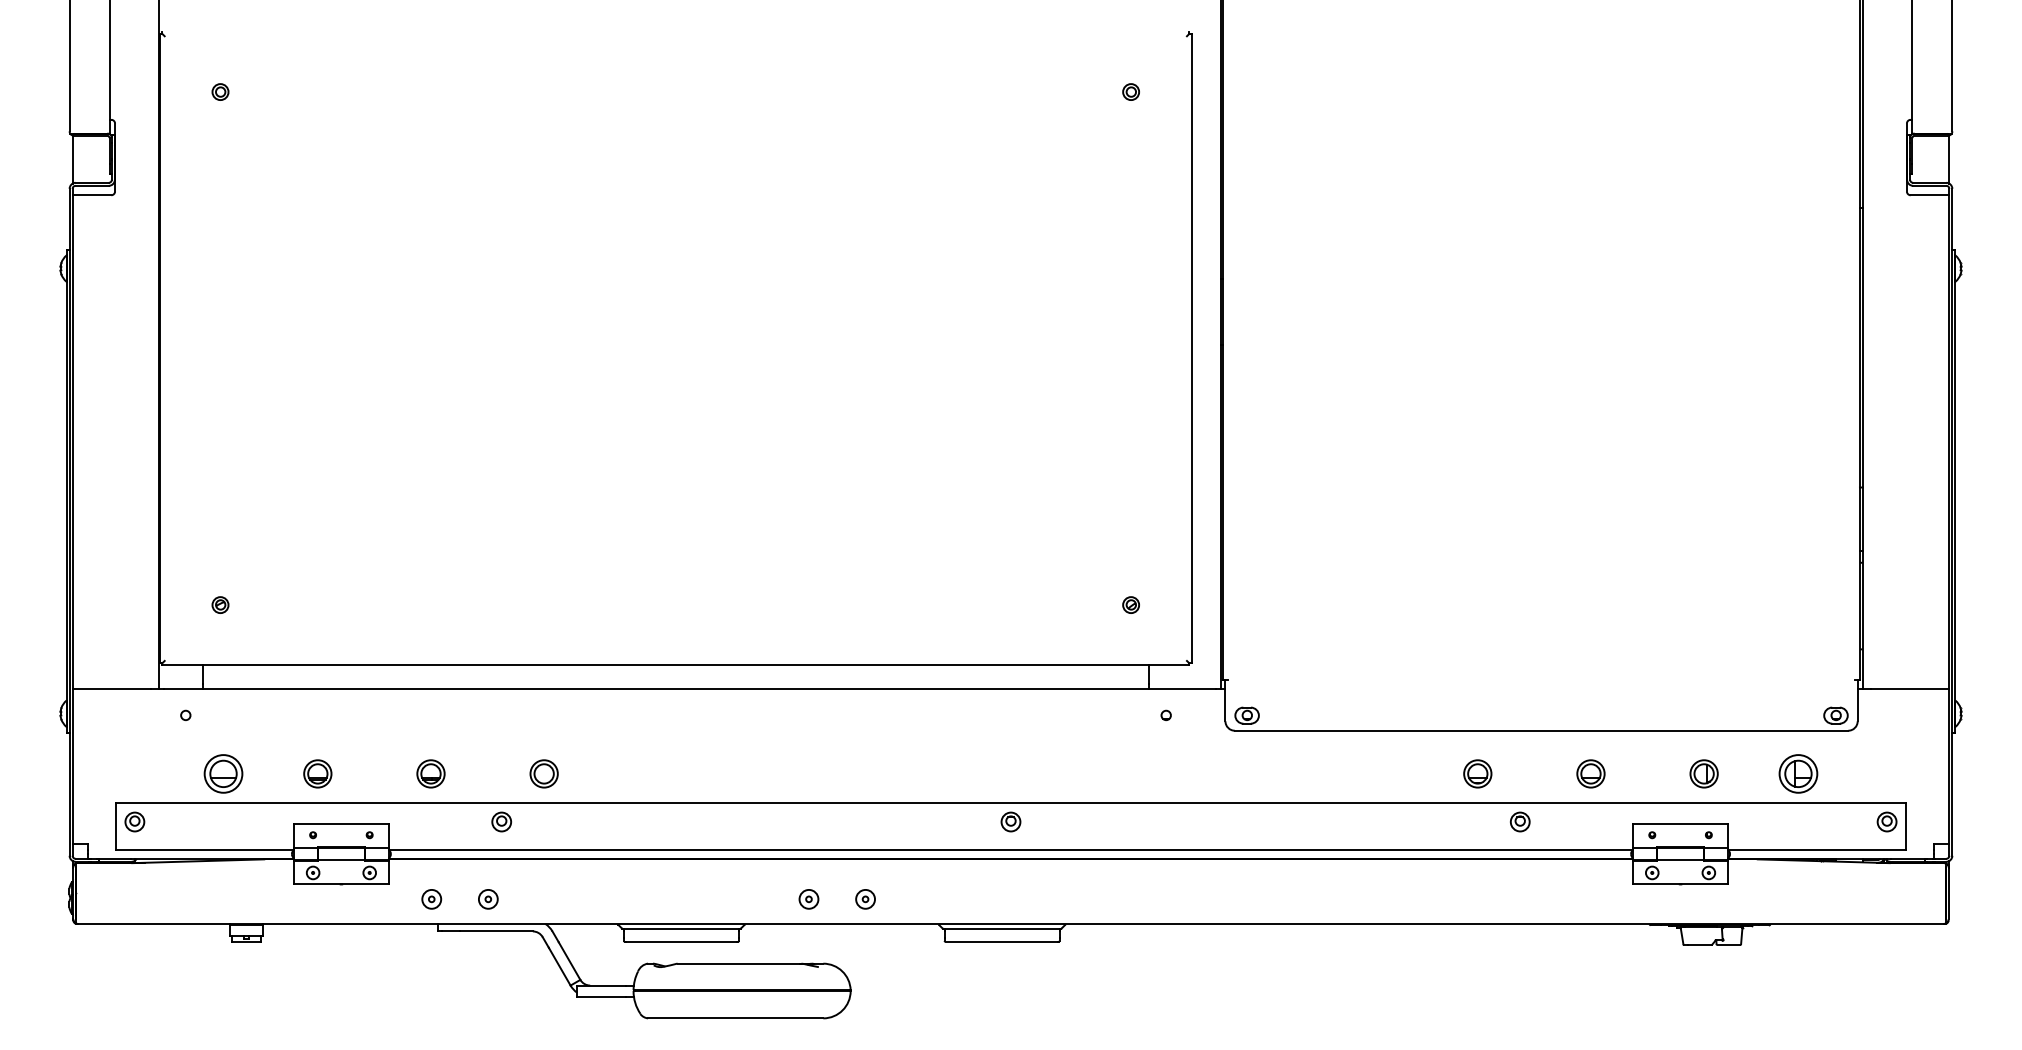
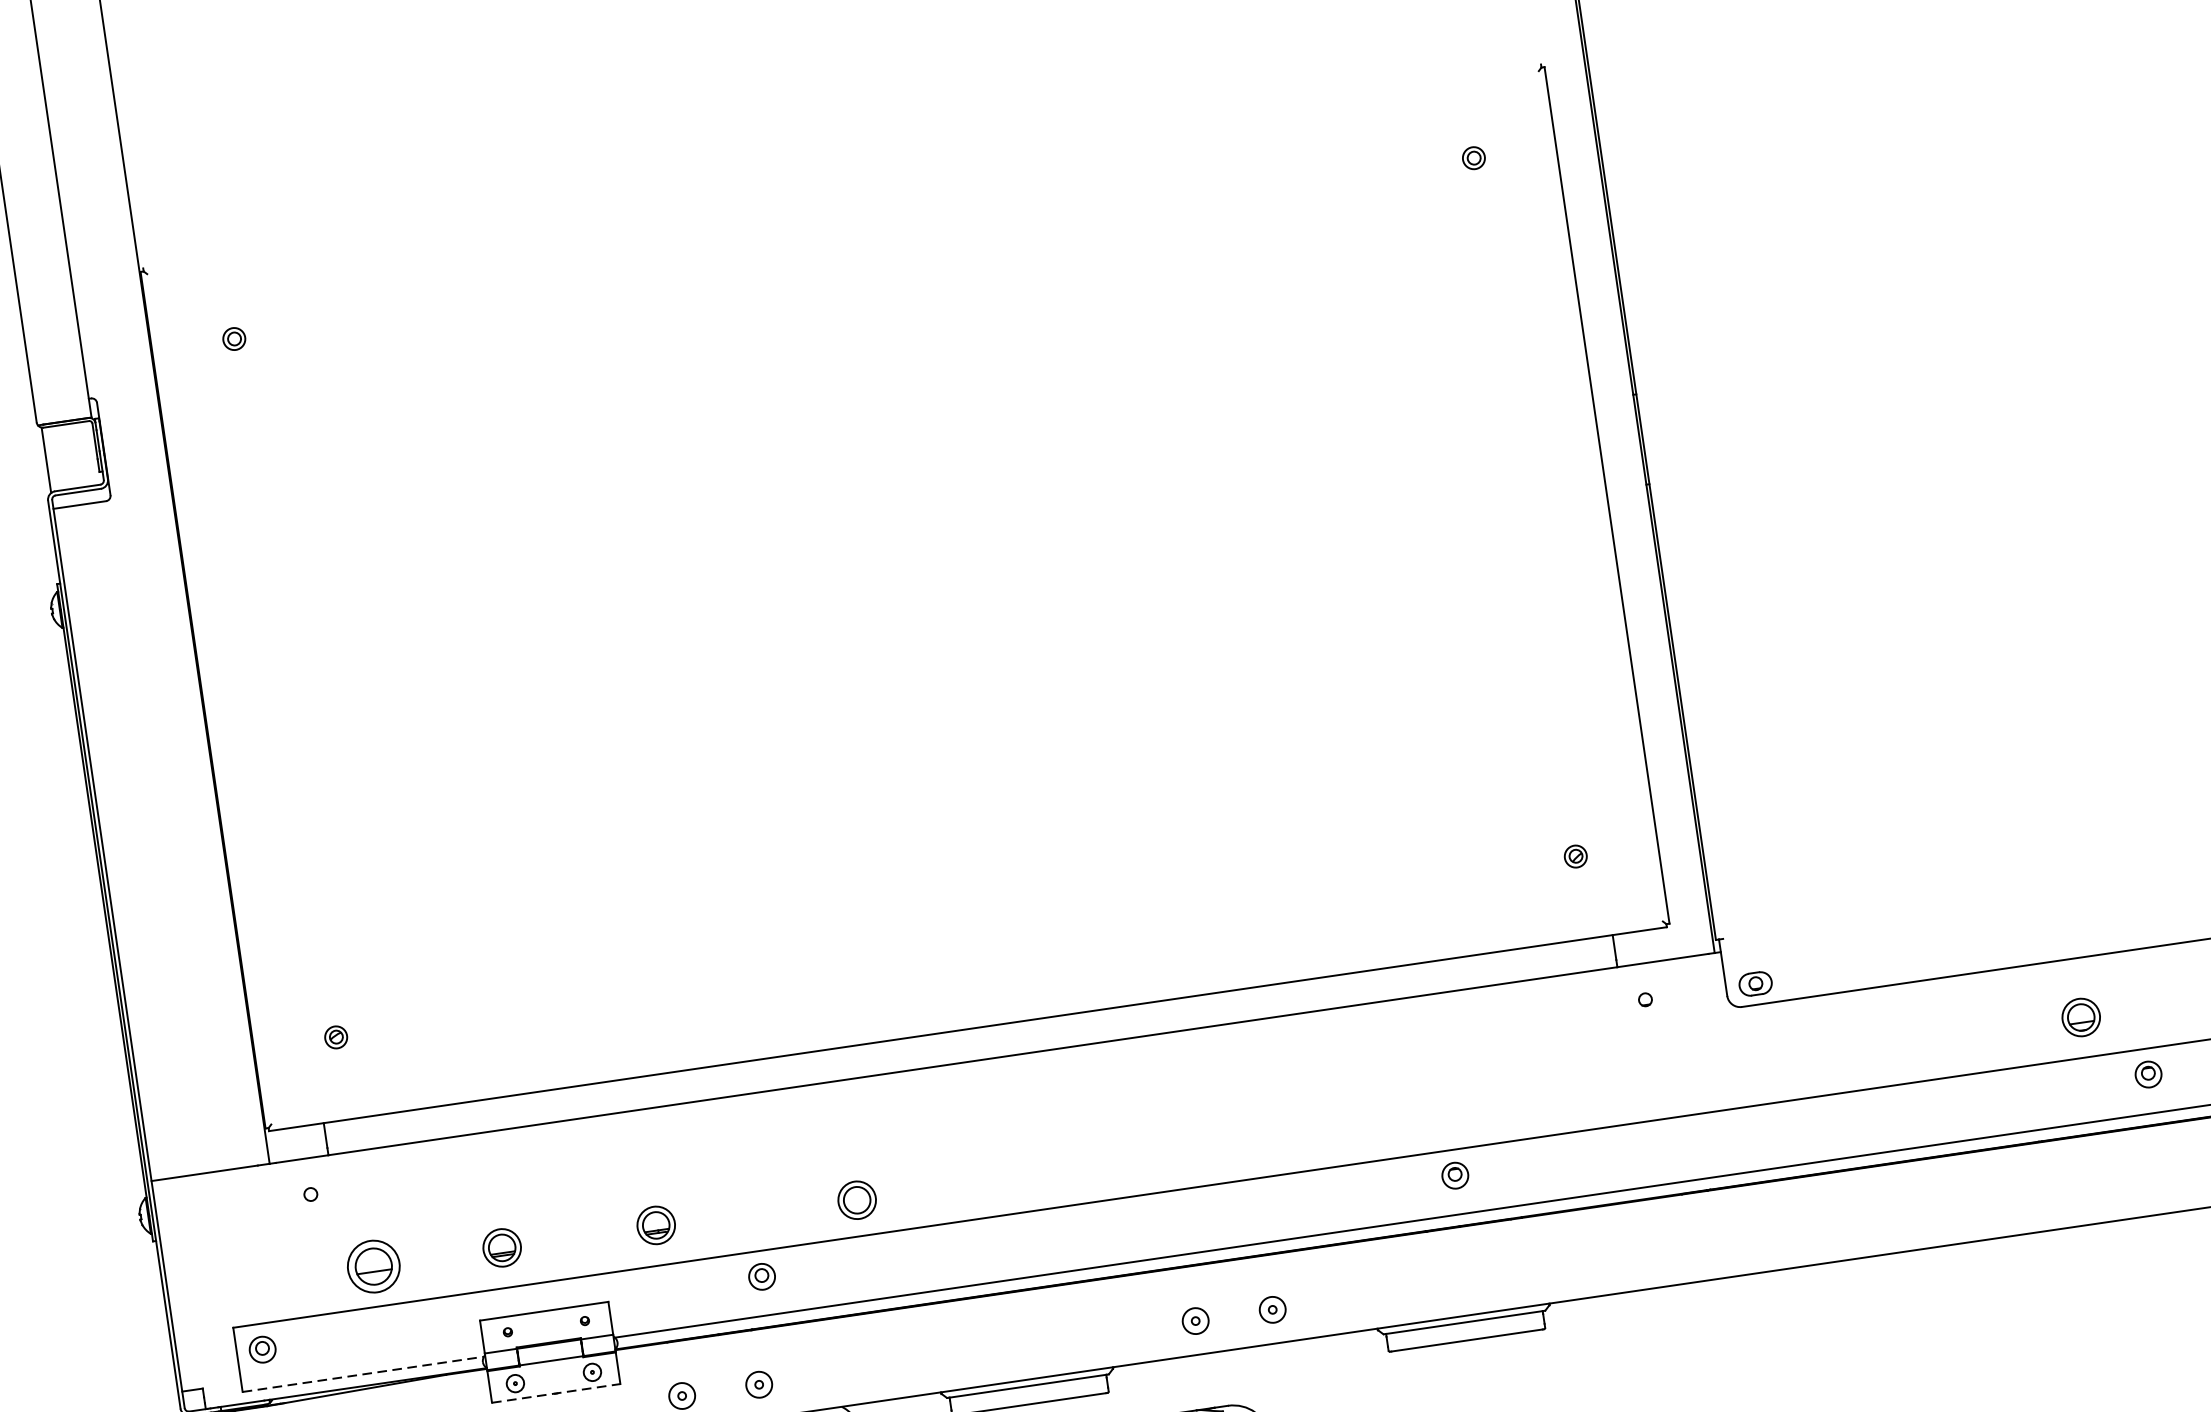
part: (543, 773) -> (856, 1199), moved
line: (204, 850) -> (363, 1374), solid -> dashed
line: (341, 884) -> (556, 1393), solid -> dashed

